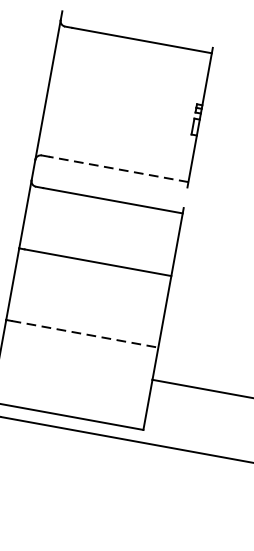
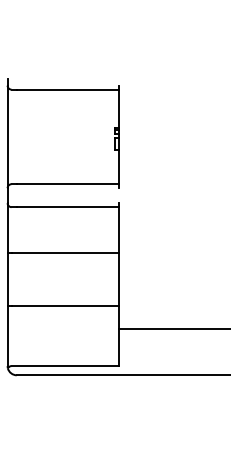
line: (117, 169) -> (67, 184), dashed -> solid
line: (85, 334) -> (65, 305), dashed -> solid

